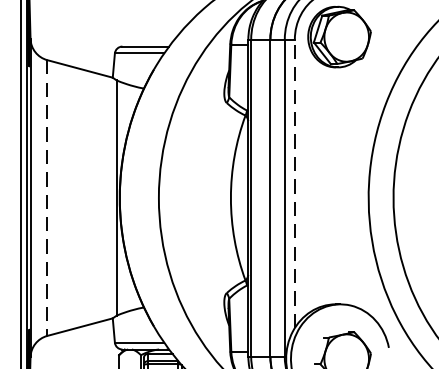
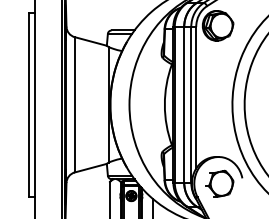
line: (295, 183) -> (196, 97), dashed -> solid
line: (46, 197) -> (74, 104), dashed -> solid

